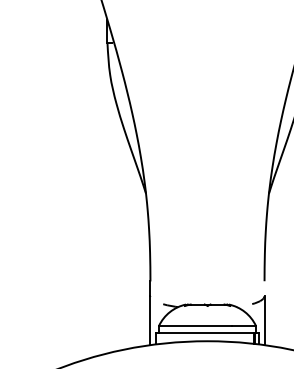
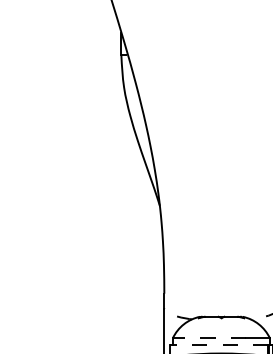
line: (195, 325) -> (209, 337), solid -> dashed
line: (204, 333) -> (218, 345), solid -> dashed

